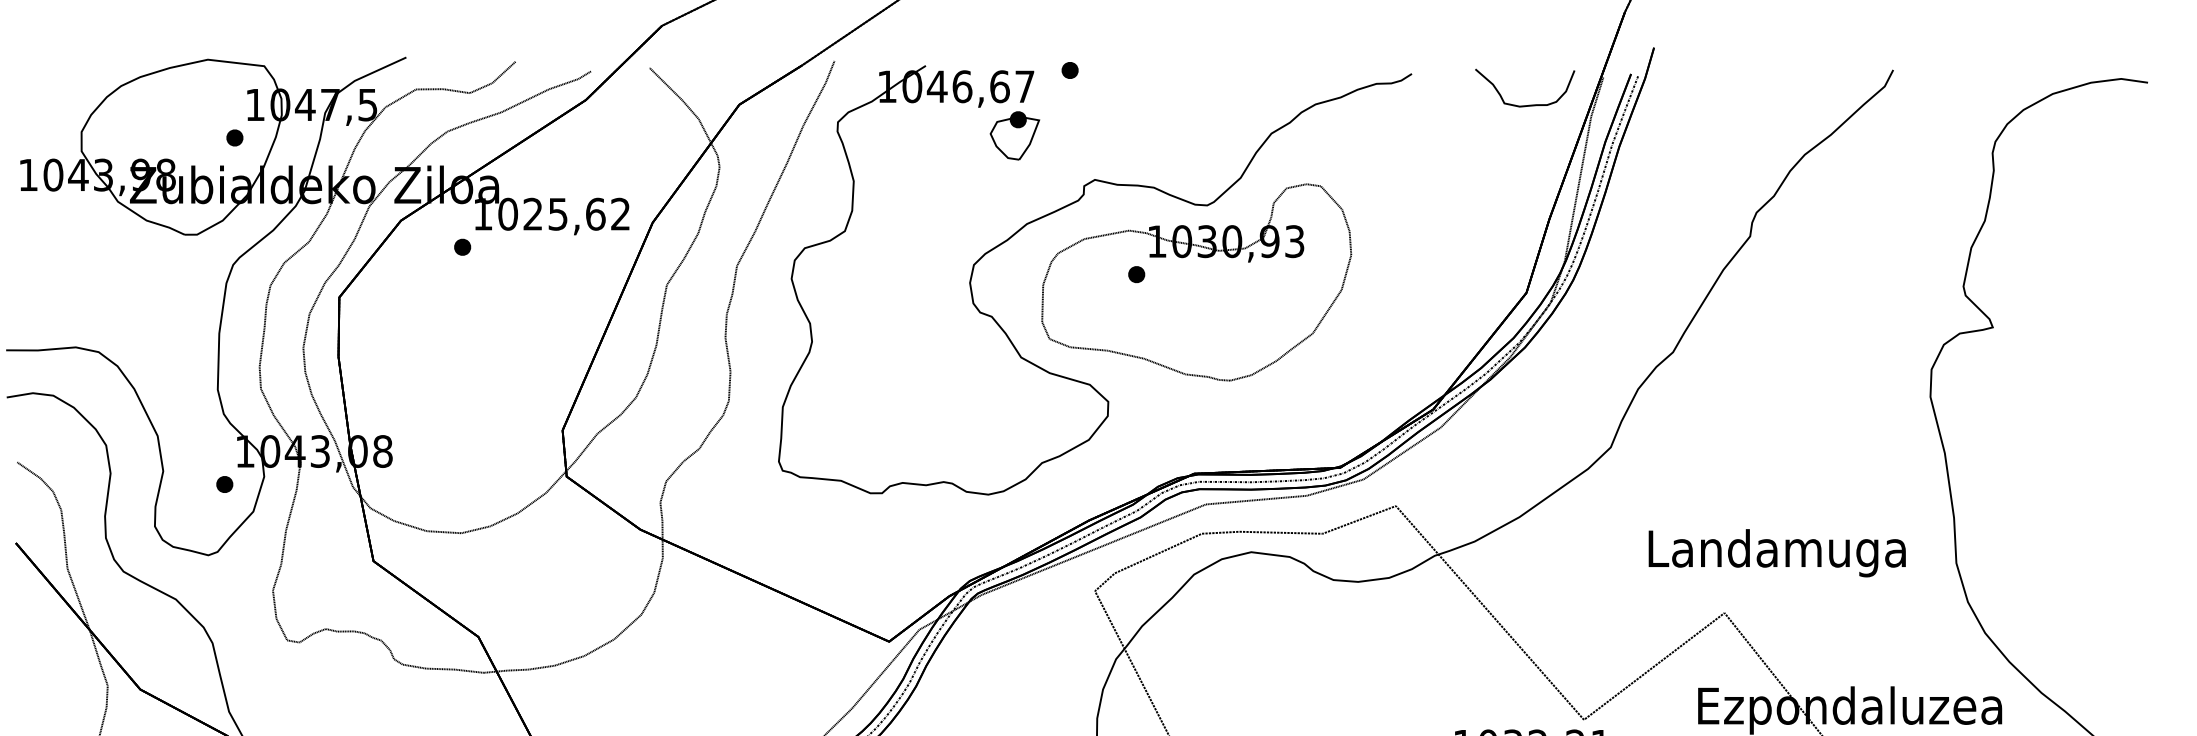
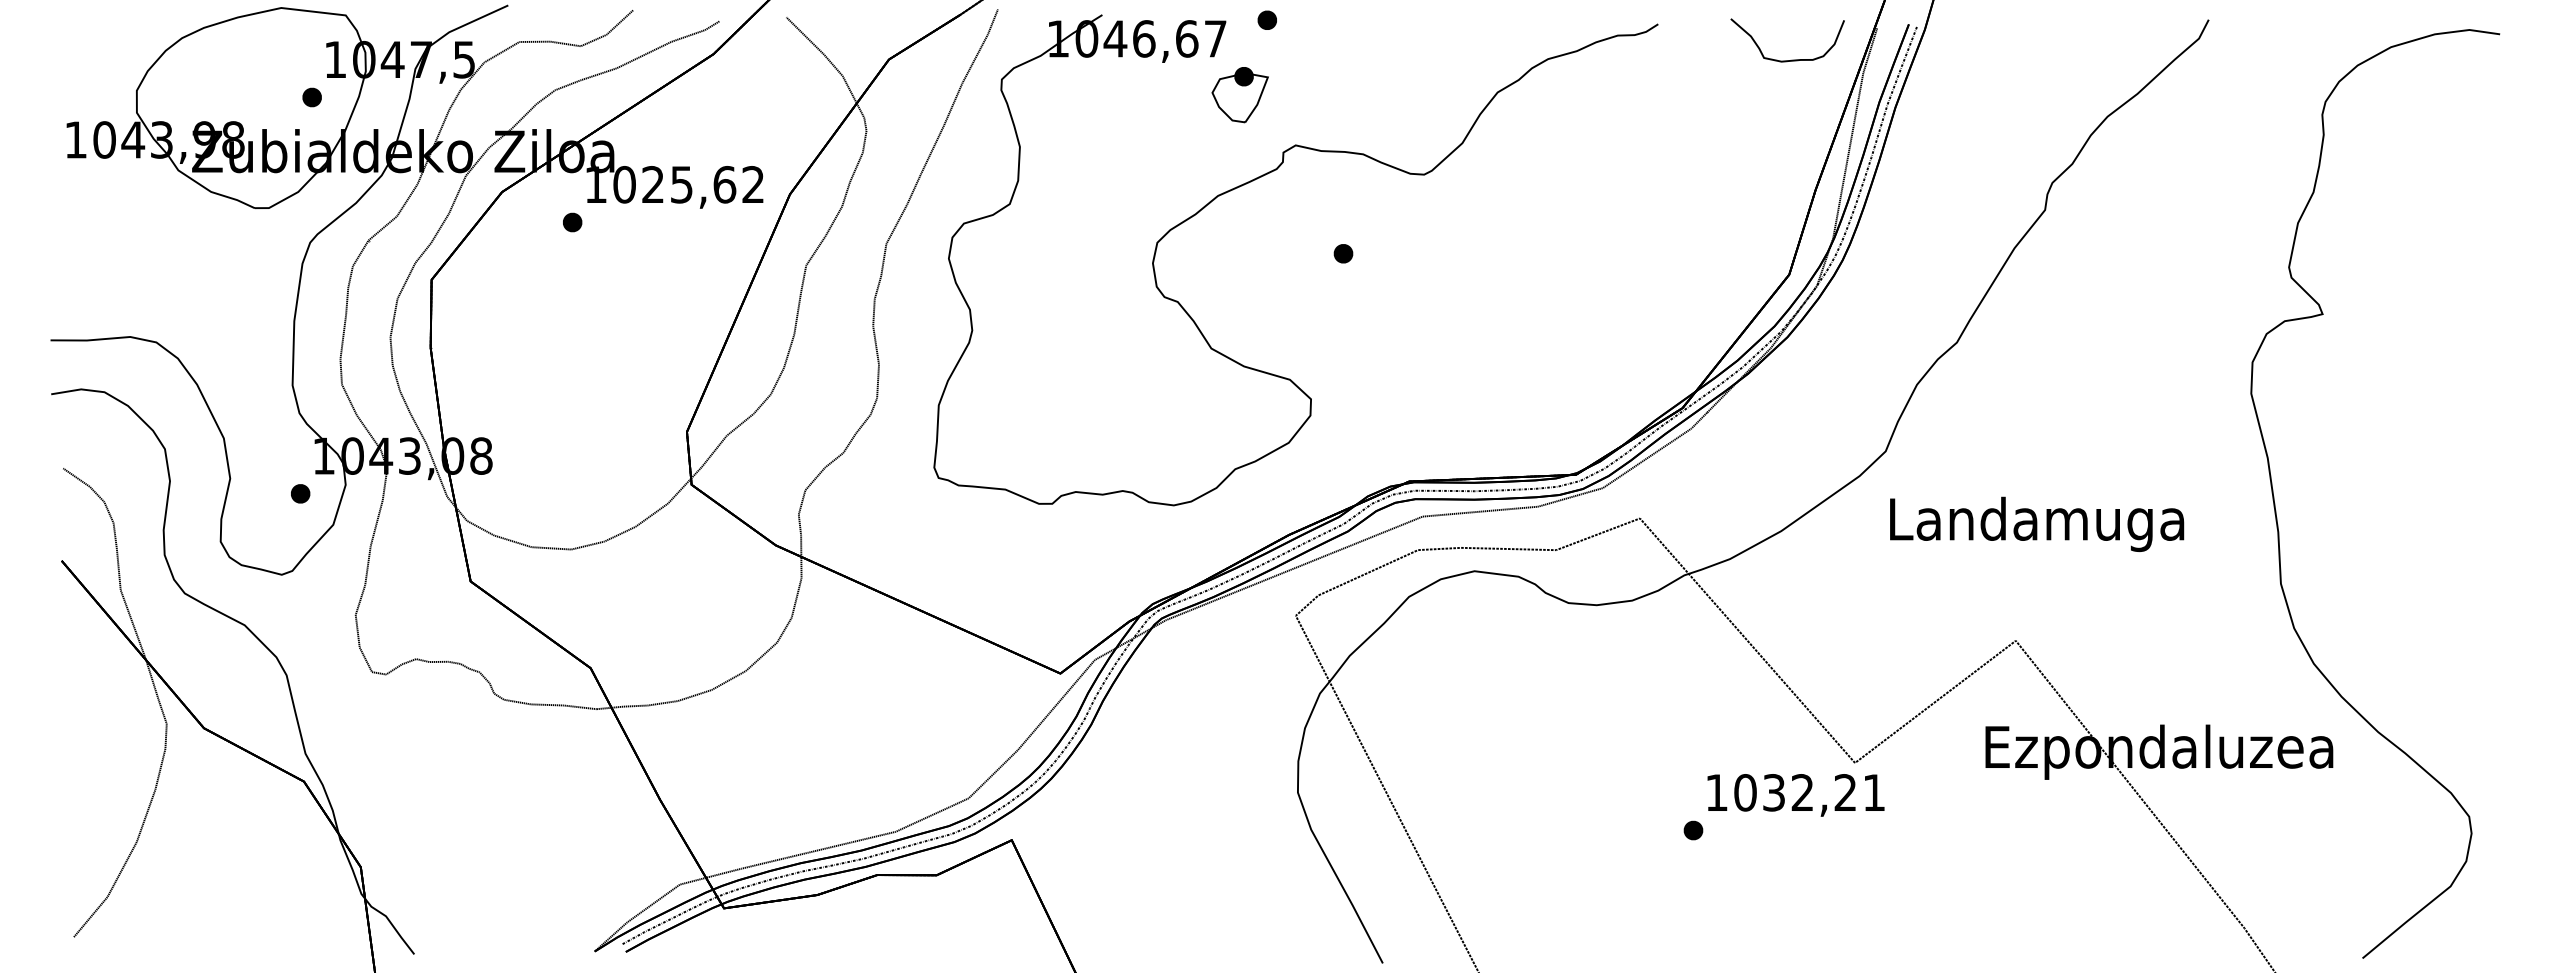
part: (1014, 136) -> (1239, 95), moved
part: (1196, 282) -> (1411, 262), removed
text: (1777, 552) -> (2037, 523), moved

